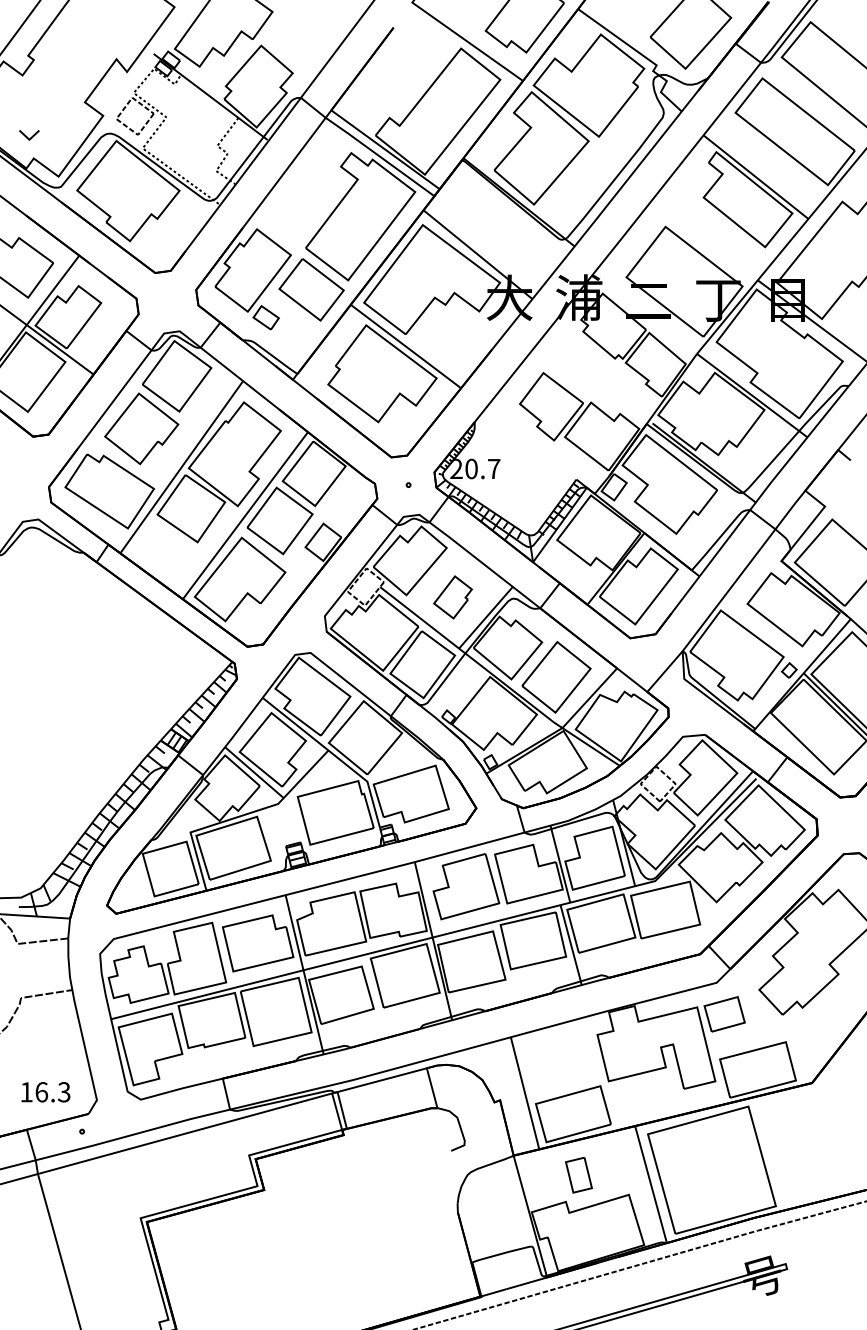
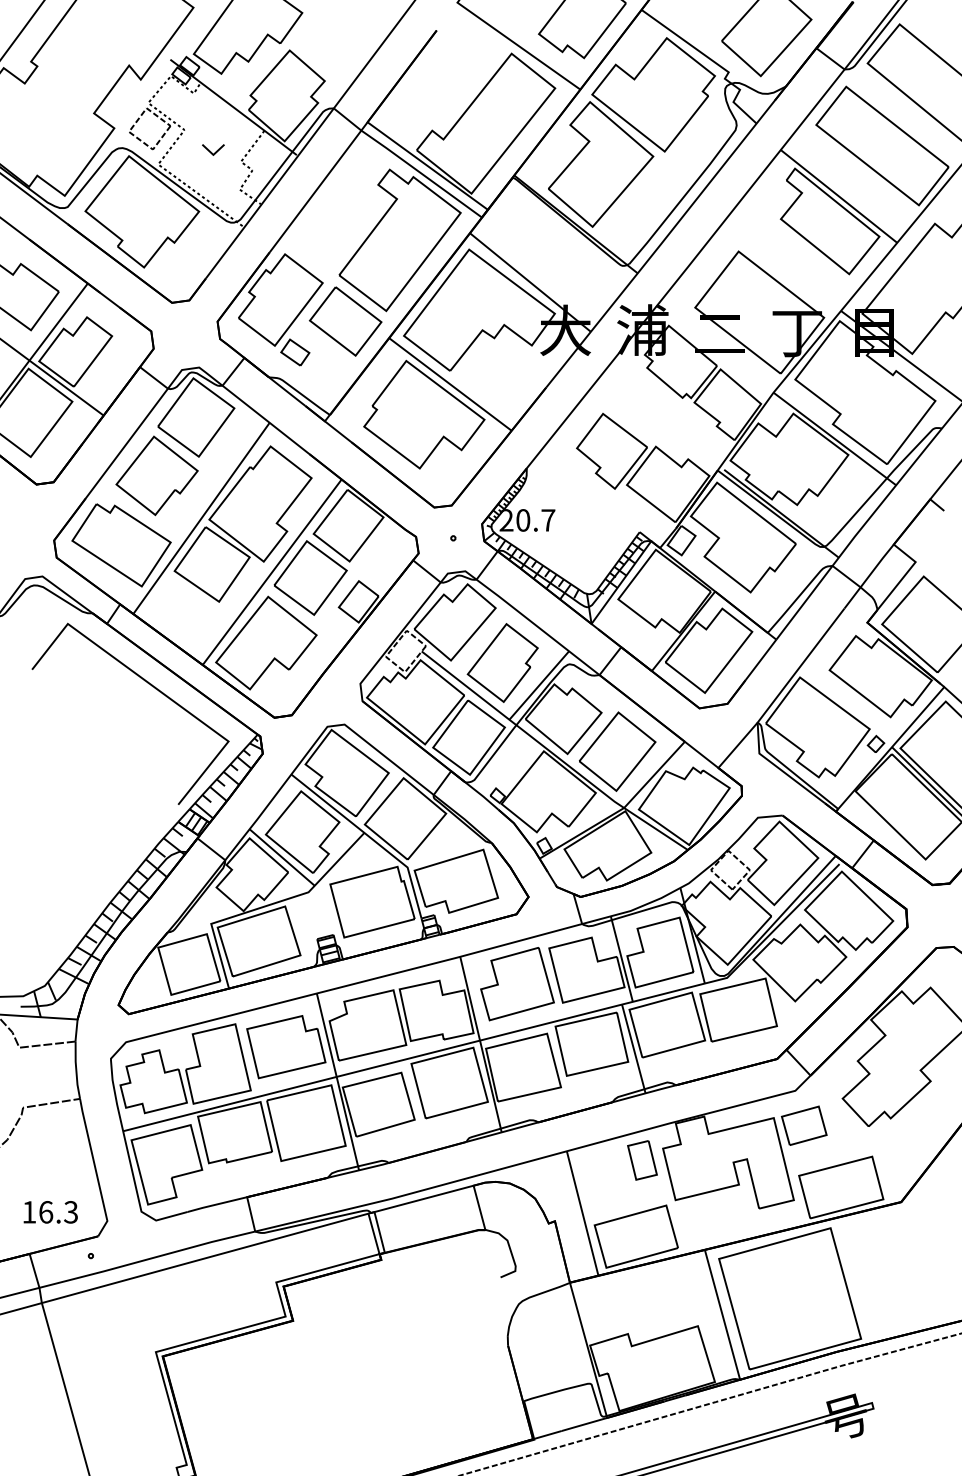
part: (29, 134) -> (213, 149), moved
part: (452, 596) -> (502, 662), size x1.67
line: (133, 616) -> (148, 684), added
part: (578, 1175) -> (642, 1160), moved

